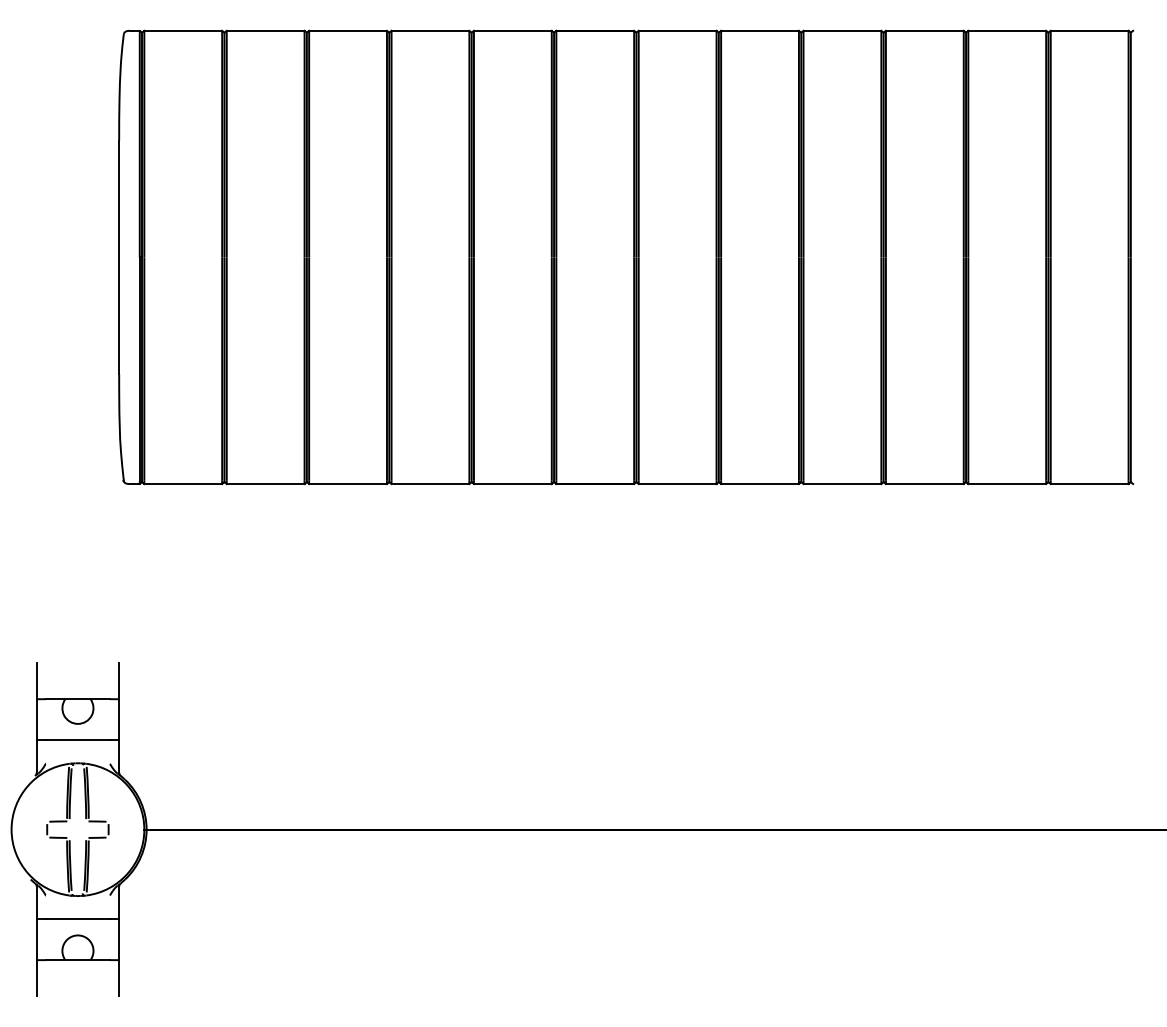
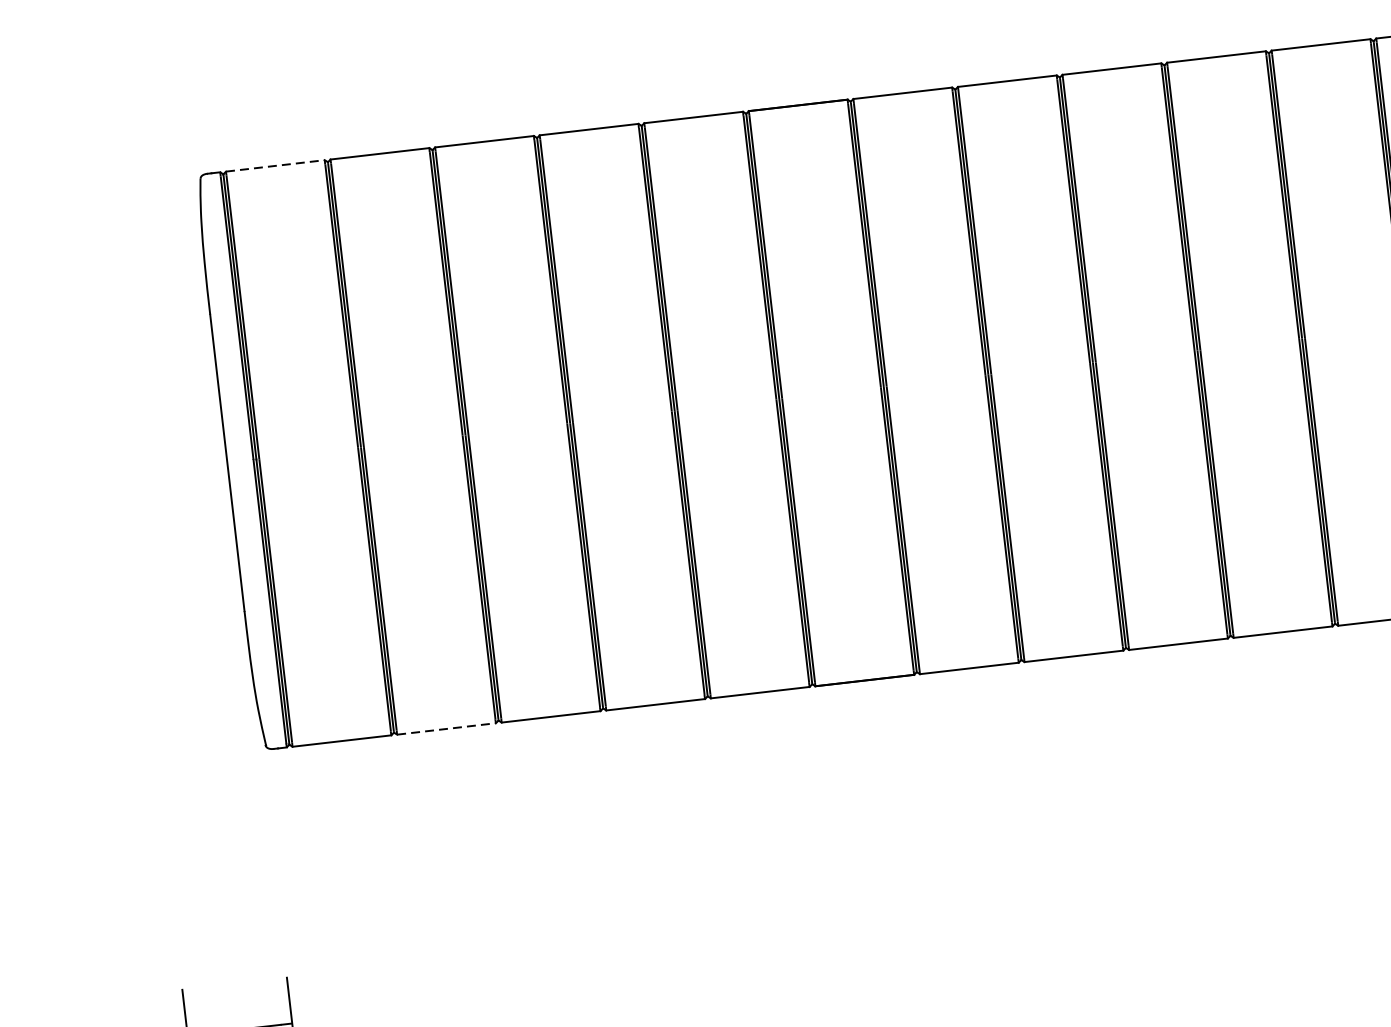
line: (183, 30) -> (275, 165), solid -> dashed
line: (265, 484) -> (446, 729), solid -> dashed

